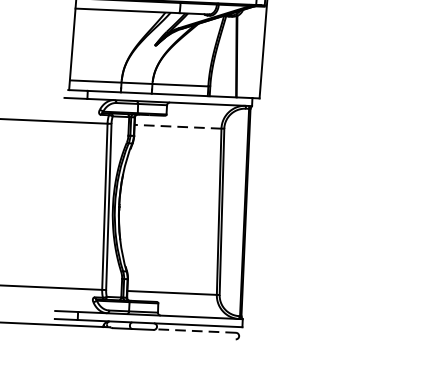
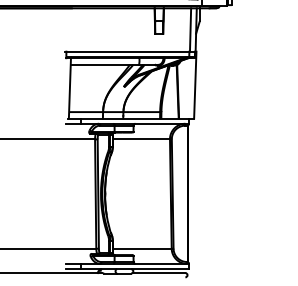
line: (178, 126) -> (141, 139), dashed -> solid
line: (195, 331) -> (158, 273), dashed -> solid

